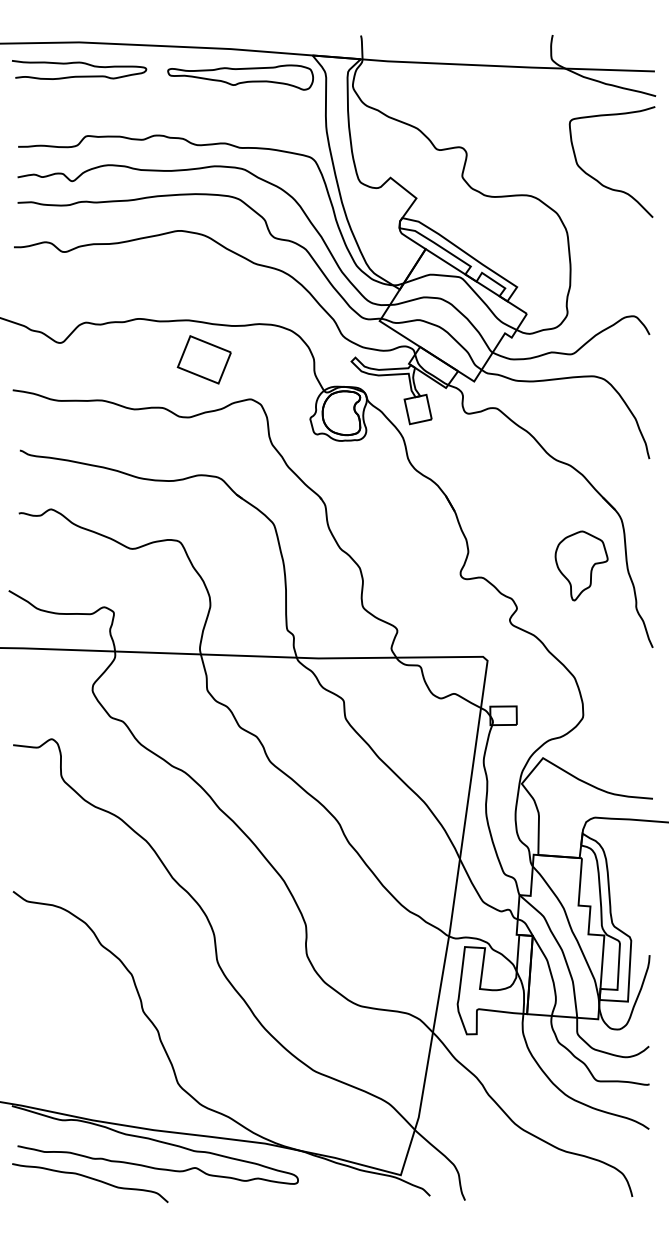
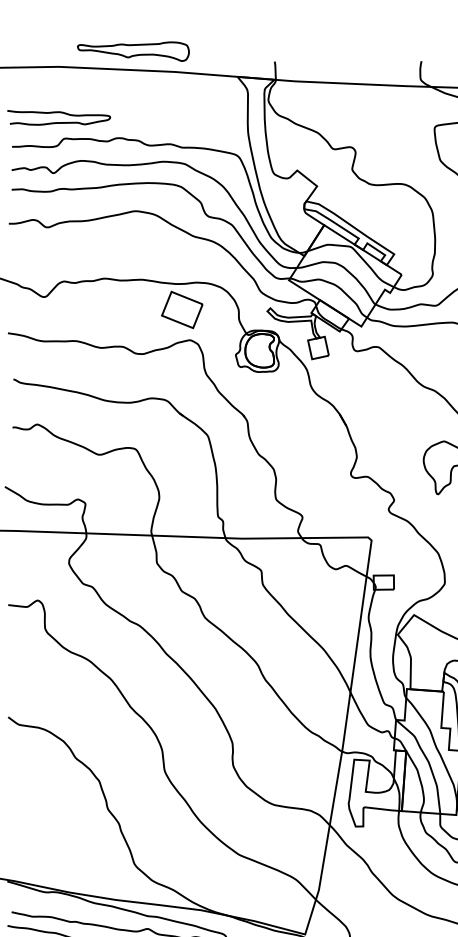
curve: (79, 63) -> (59, 112), moved
part: (240, 77) -> (133, 51), moved
part: (203, 359) -> (181, 309), moved

